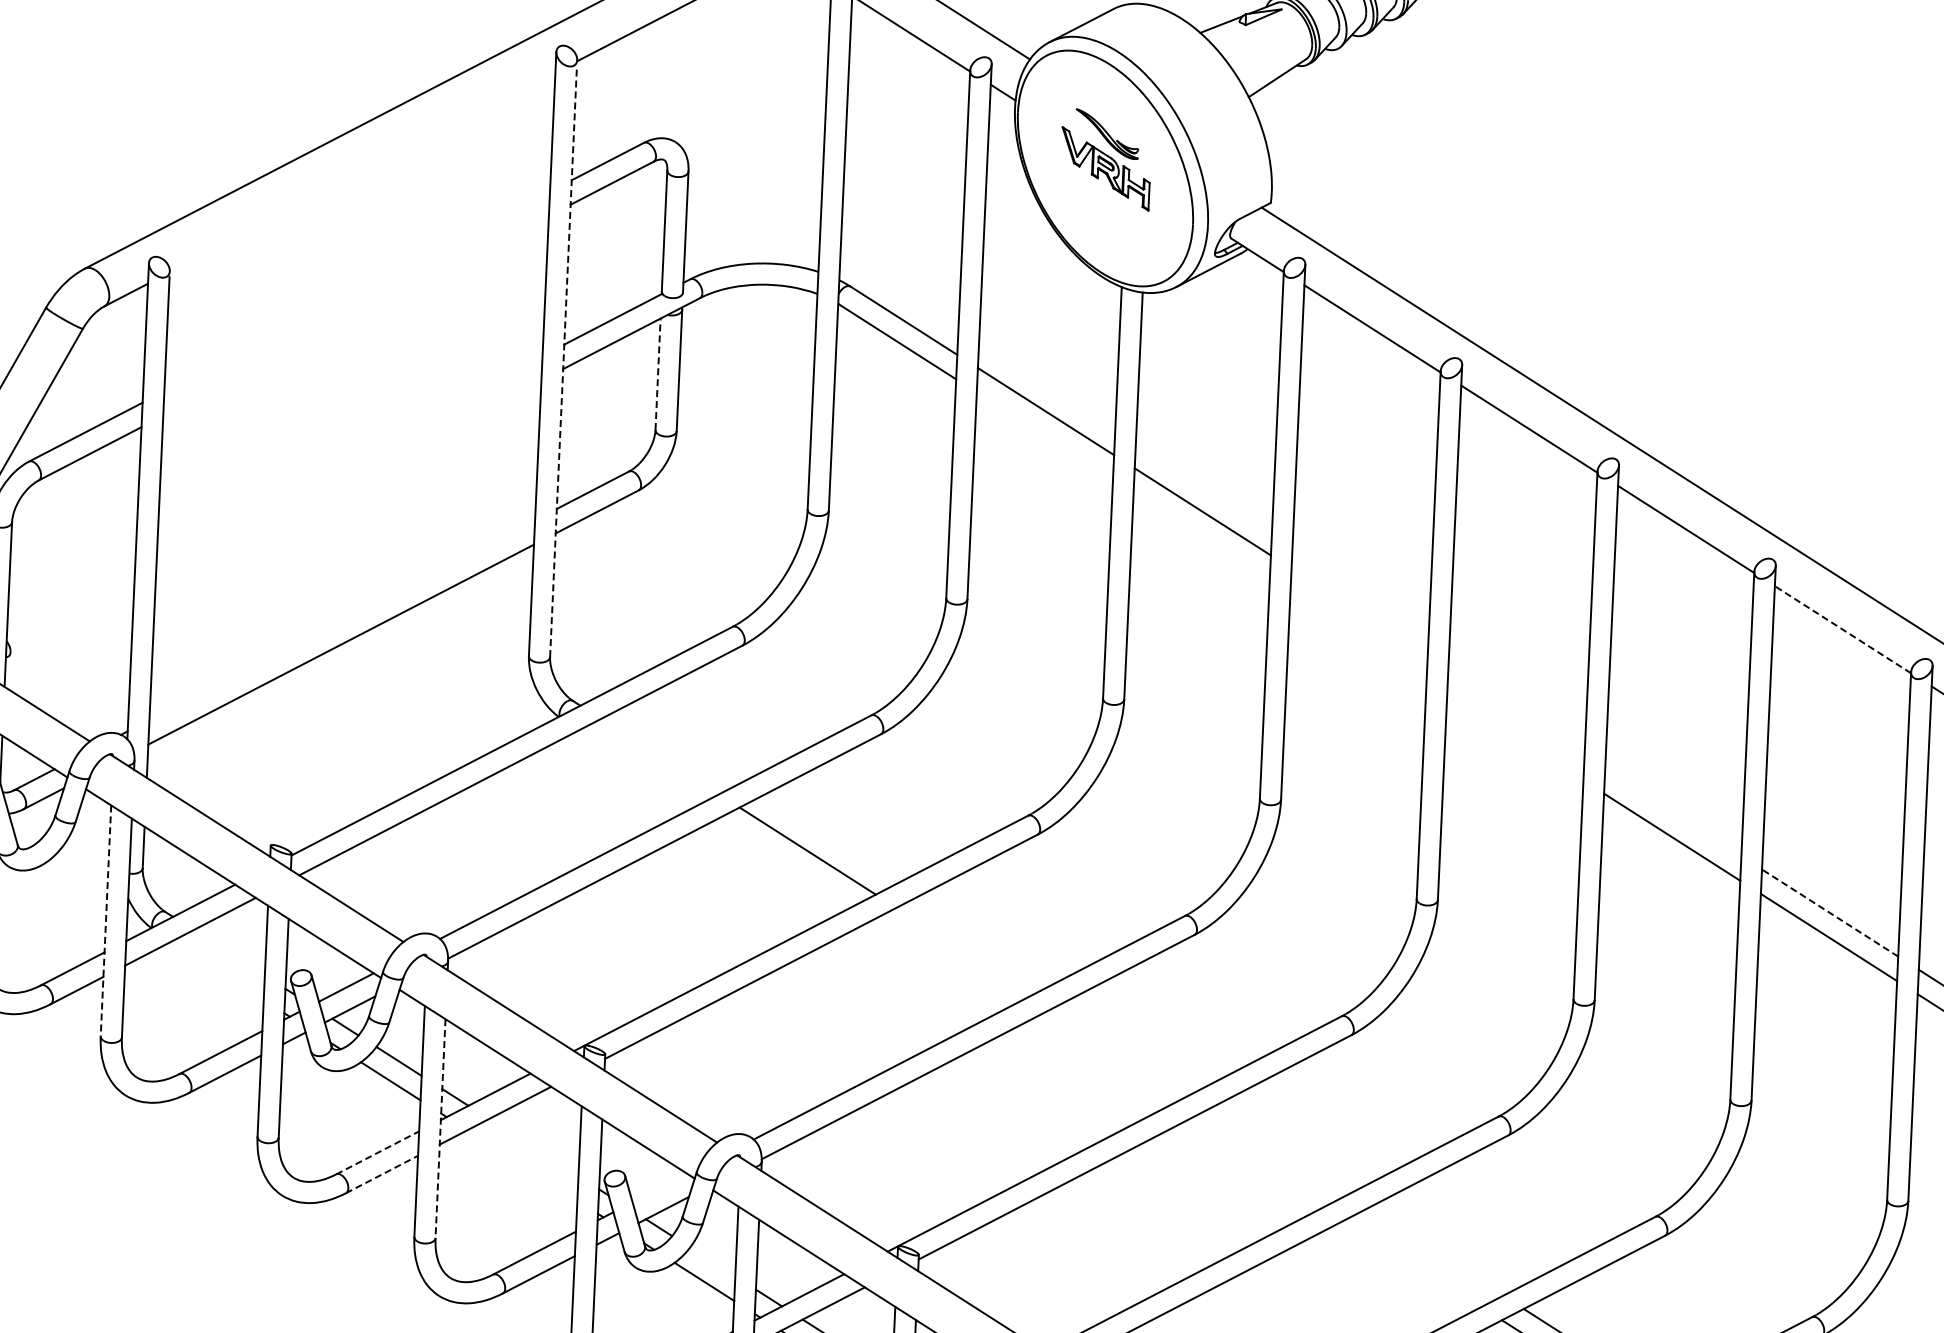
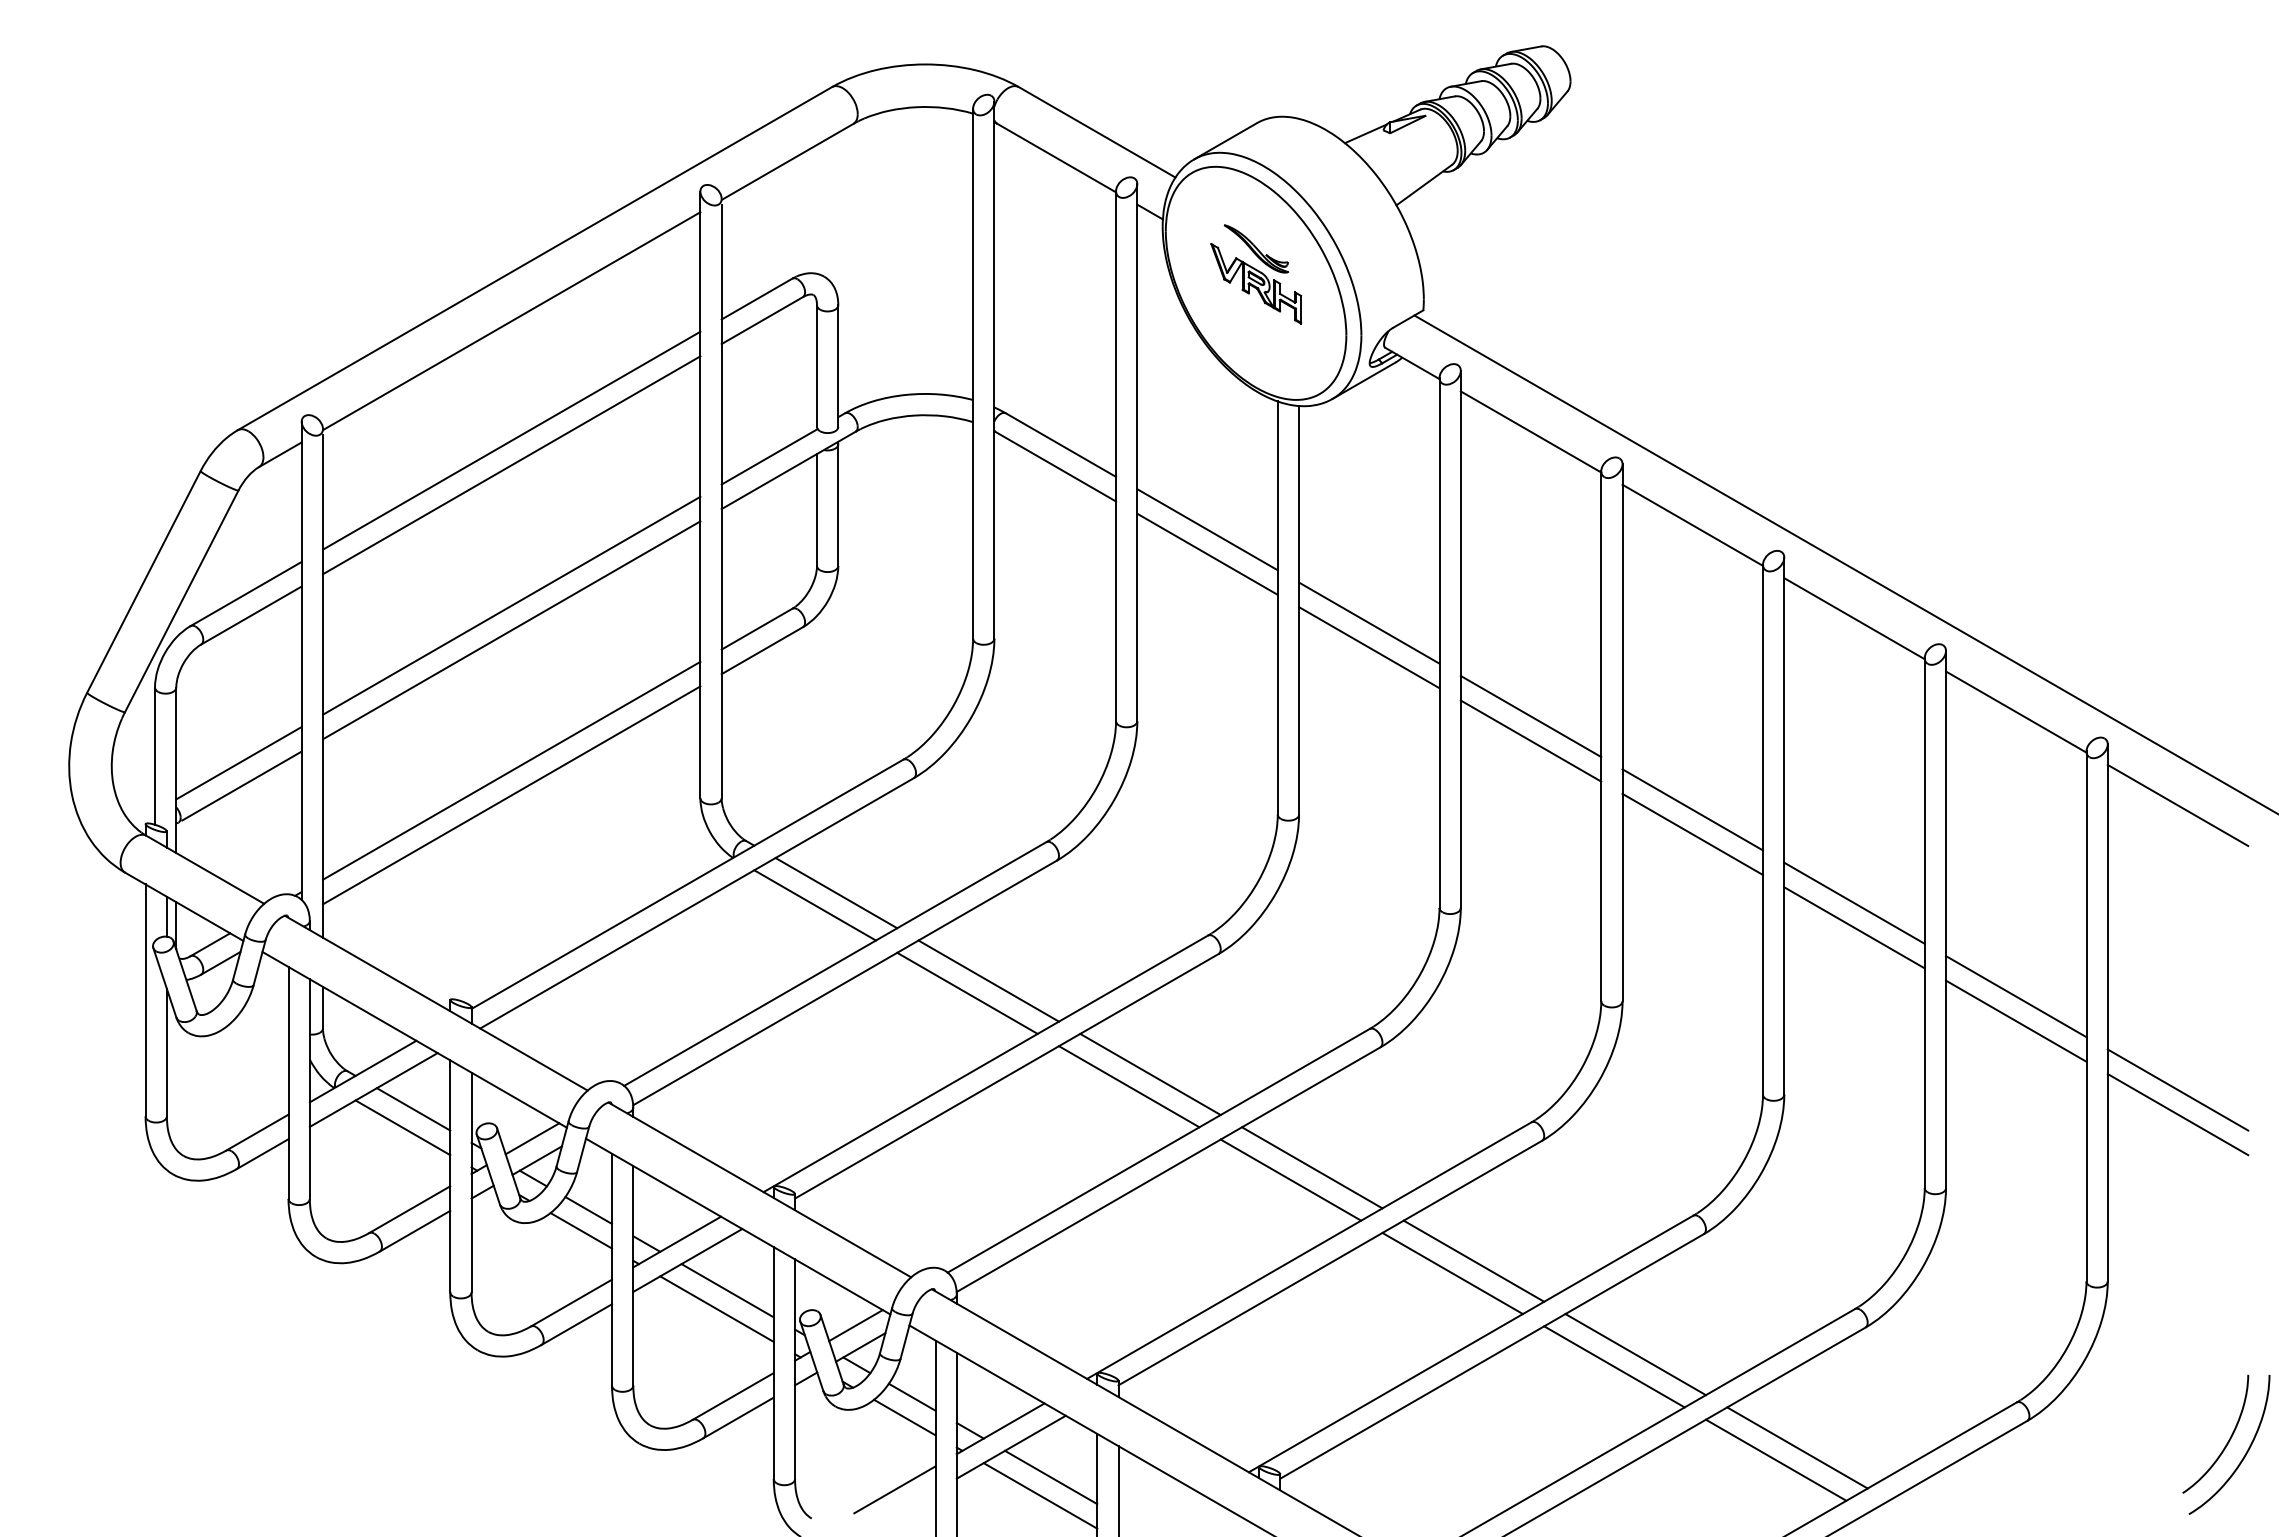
line: (362, 171) -> (511, 320), added
line: (357, 291) -> (511, 440), added
line: (355, 316) -> (511, 465), added
line: (563, 361) -> (721, 501), dashed -> solid
line: (658, 373) -> (817, 509), dashed -> solid
line: (1044, 435) -> (1207, 553), added
line: (349, 455) -> (511, 605), added
line: (348, 480) -> (511, 630), added
line: (1201, 536) -> (1369, 647), added
line: (70, 600) -> (238, 763), added
line: (1359, 612) -> (1530, 716), added
line: (342, 619) -> (511, 770), added
line: (72, 622) -> (241, 785), added
line: (1842, 629) -> (2015, 711), dashed -> solid
line: (1358, 636) -> (1530, 740), added
line: (1516, 712) -> (1692, 809), added
line: (1515, 736) -> (1692, 834), added
line: (660, 757) -> (836, 893), added
line: (637, 767) -> (814, 905), added
line: (1673, 812) -> (1854, 902), added
line: (786, 861) -> (967, 992), added
line: (1829, 912) -> (2015, 996), dashed -> solid
line: (105, 920) -> (288, 1082), dashed -> solid
line: (964, 951) -> (1150, 1074), added
line: (229, 952) -> (413, 1109), added
line: (942, 962) -> (1128, 1086), added
line: (217, 970) -> (402, 1127), added
line: (1121, 1051) -> (1312, 1167), added
line: (1099, 1062) -> (1290, 1179), added
line: (440, 1128) -> (633, 1275), dashed -> solid
line: (533, 1147) -> (727, 1290), added
line: (1277, 1151) -> (1473, 1260), added
line: (377, 1153) -> (571, 1303), dashed -> solid
line: (1256, 1163) -> (1452, 1273), added
line: (521, 1164) -> (716, 1308), added
line: (381, 1174) -> (576, 1324), dashed -> solid
line: (659, 1188) -> (855, 1325), added
line: (1434, 1252) -> (1635, 1354), added
line: (712, 1261) -> (911, 1396), added
line: (1413, 1263) -> (1614, 1366), added

